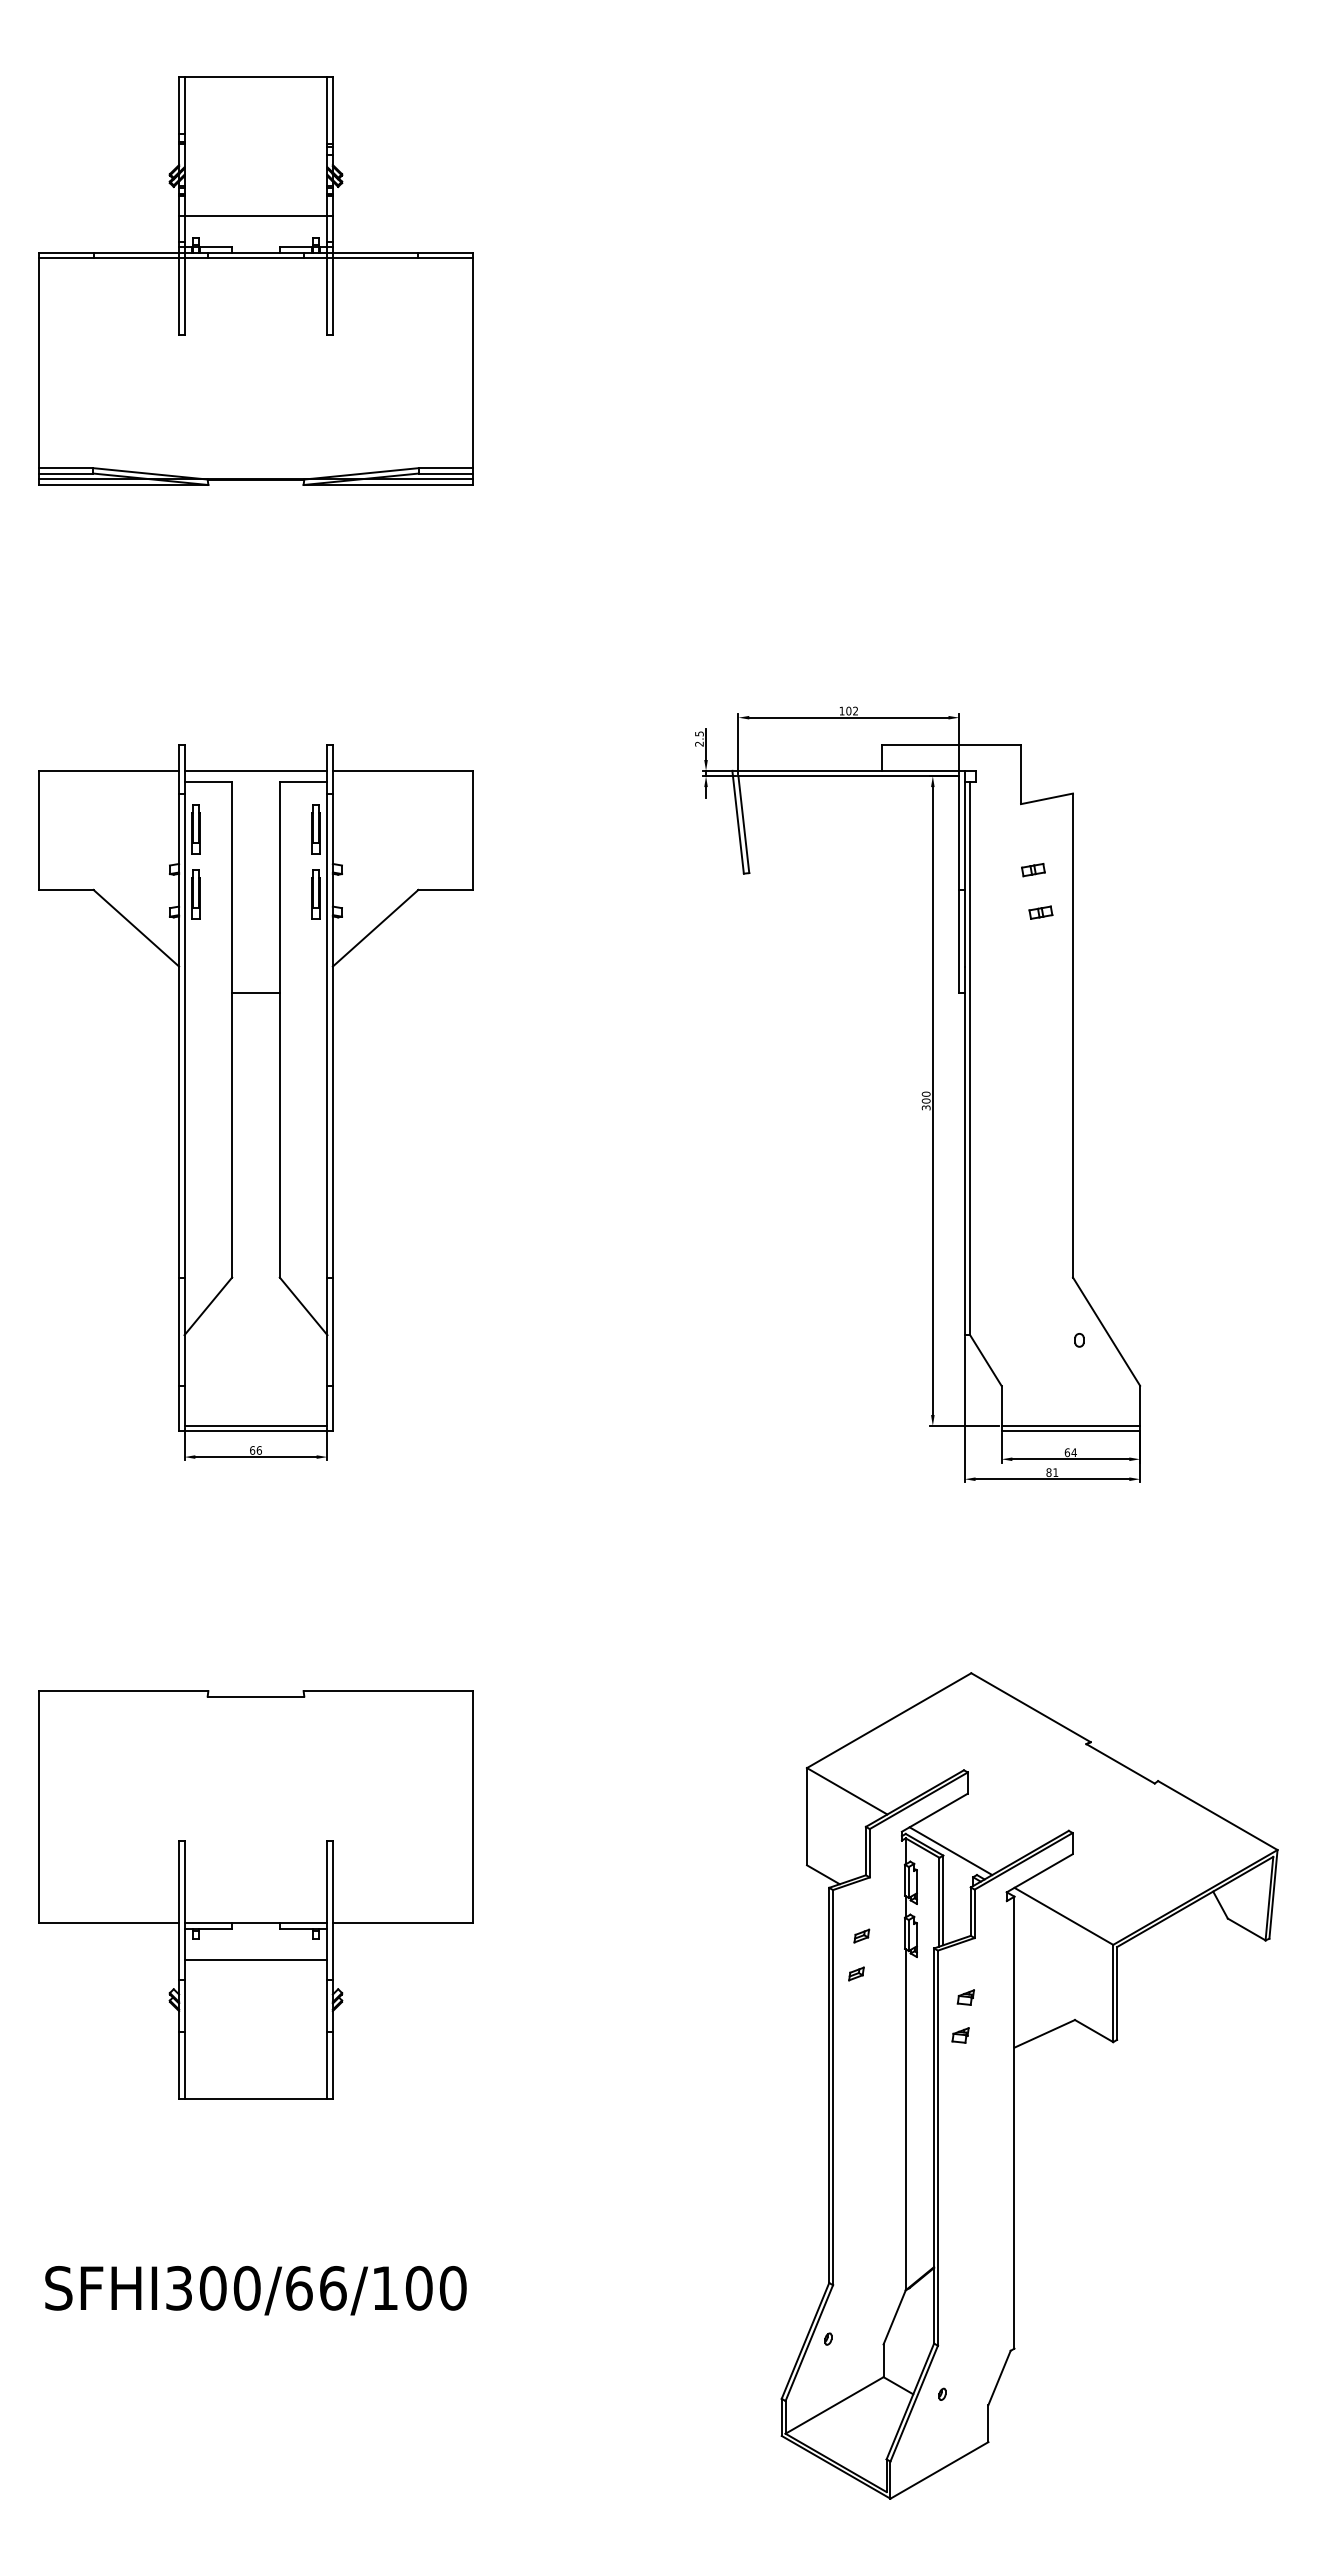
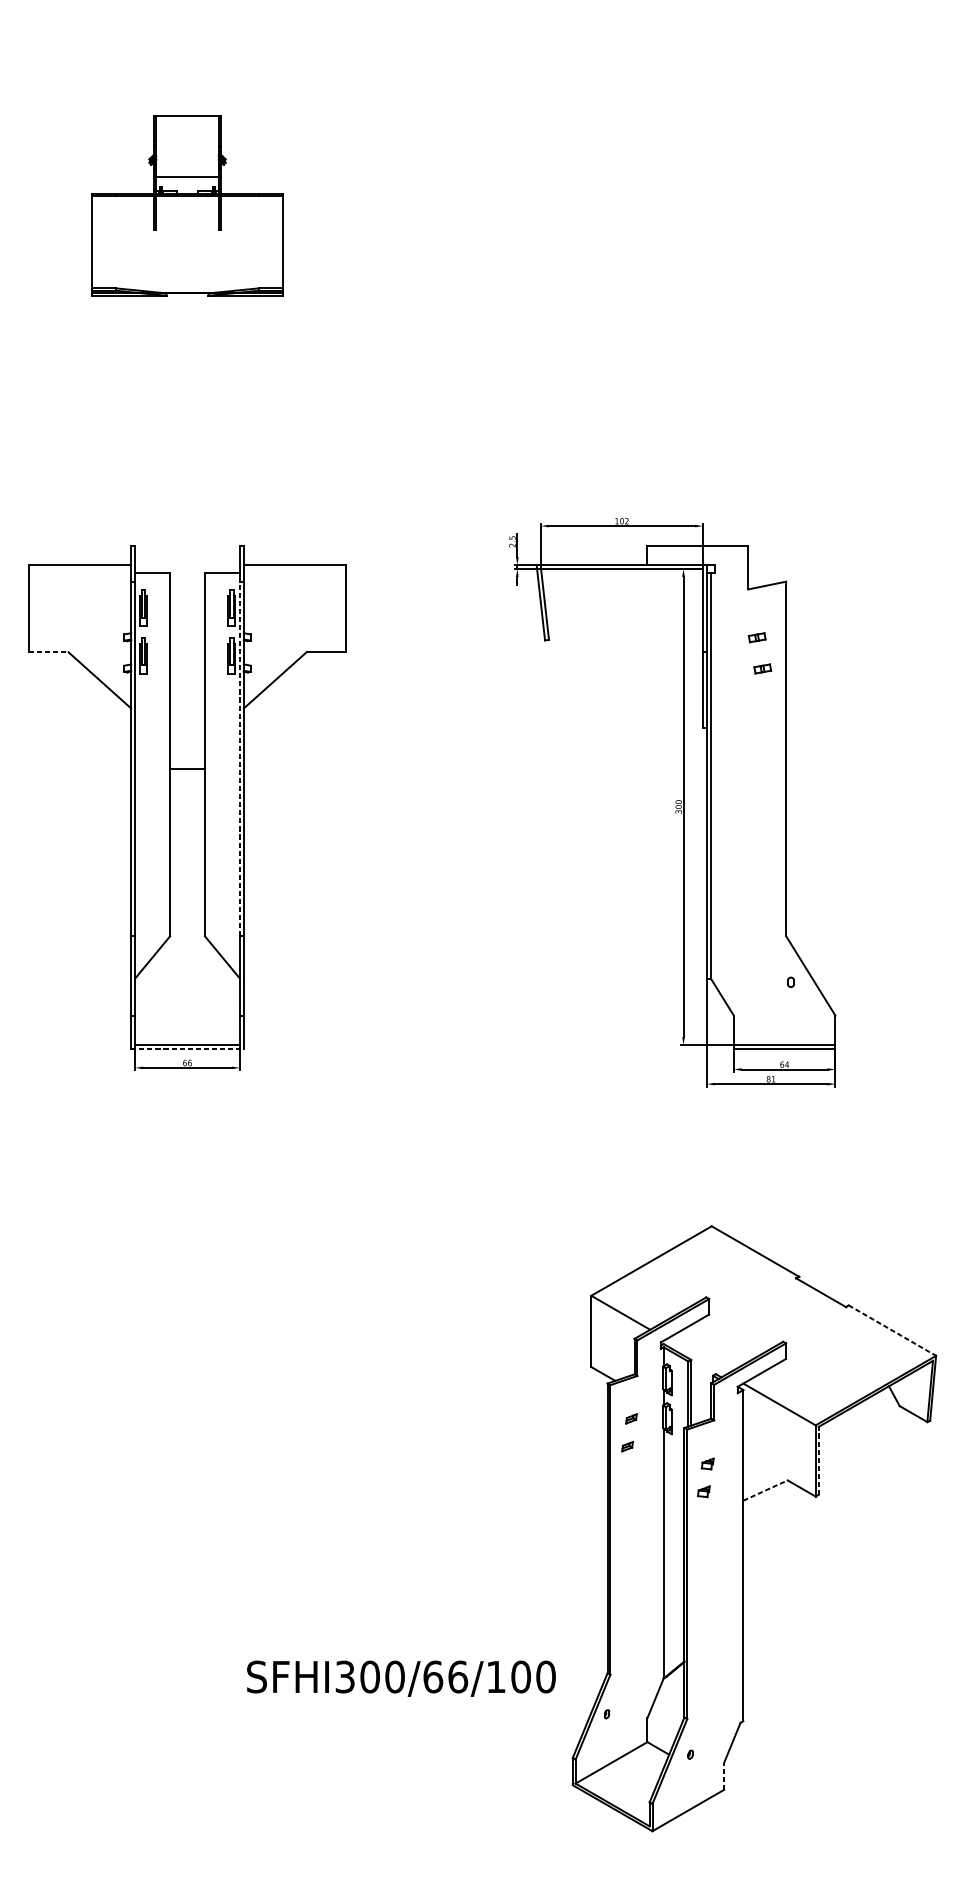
part: (255, 280) -> (187, 205), size x0.6
line: (255, 770) -> (187, 564), removed
line: (67, 889) -> (49, 651), solid -> dashed
line: (255, 992) -> (187, 768), moved
line: (327, 1035) -> (239, 758), solid -> dashed
line: (255, 1431) -> (187, 1049), solid -> dashed
line: (1217, 1815) -> (892, 1330), solid -> dashed
line: (950, 1851) -> (696, 1356), removed
part: (255, 1894) -> (187, 1388), removed
line: (1117, 1993) -> (818, 1460), solid -> dashed
line: (1045, 2033) -> (766, 1490), solid -> dashed
text: (255, 2290) -> (401, 1678), moved
line: (988, 2423) -> (724, 1776), solid -> dashed

